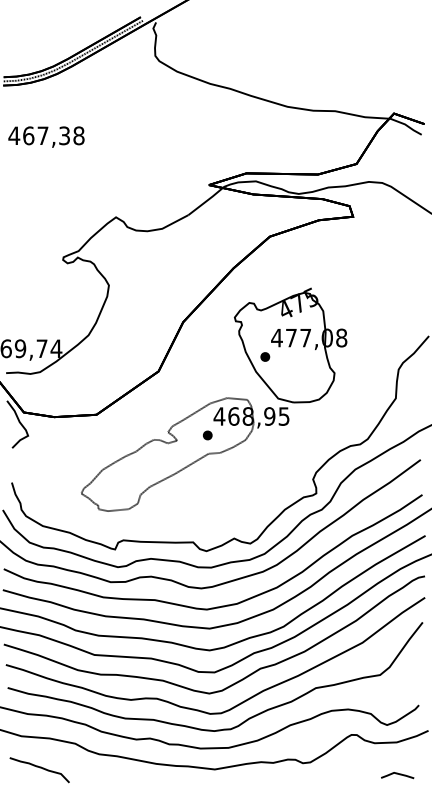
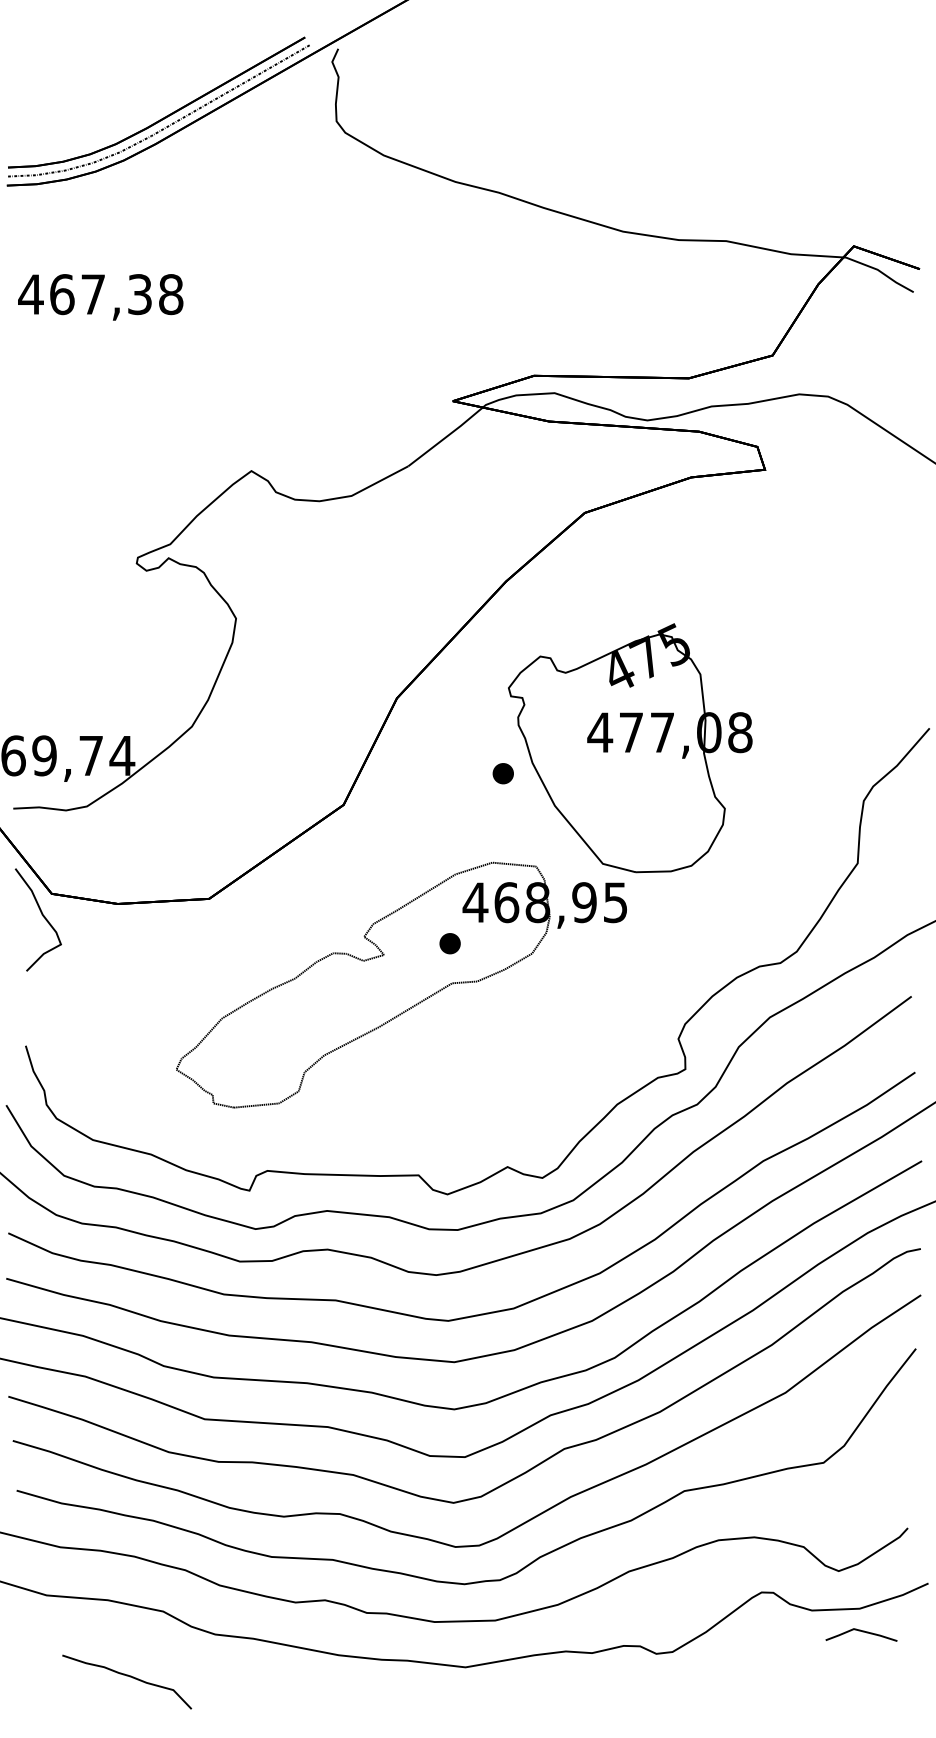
part: (265, 356) -> (503, 772), moved
curve: (39, 768) -> (126, 1678), moved
line: (397, 774) -> (861, 1632), moved

